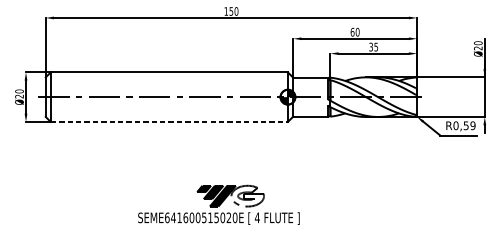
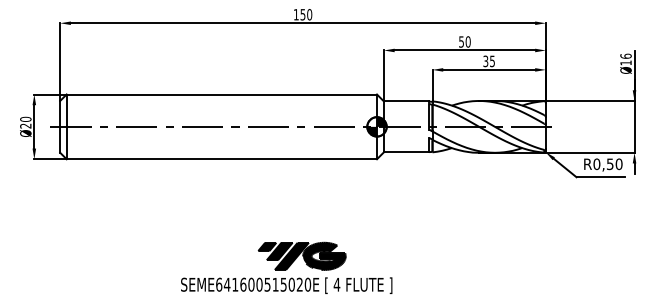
text: (352, 31) -> (461, 41), 60 -> 50
text: (477, 45) -> (625, 59), Ø20 -> Ø16
line: (169, 122) -> (222, 159), dashed -> solid
text: (472, 125) -> (618, 163), R0,59 -> R0,50
fill: (247, 195) -> (324, 255), added

